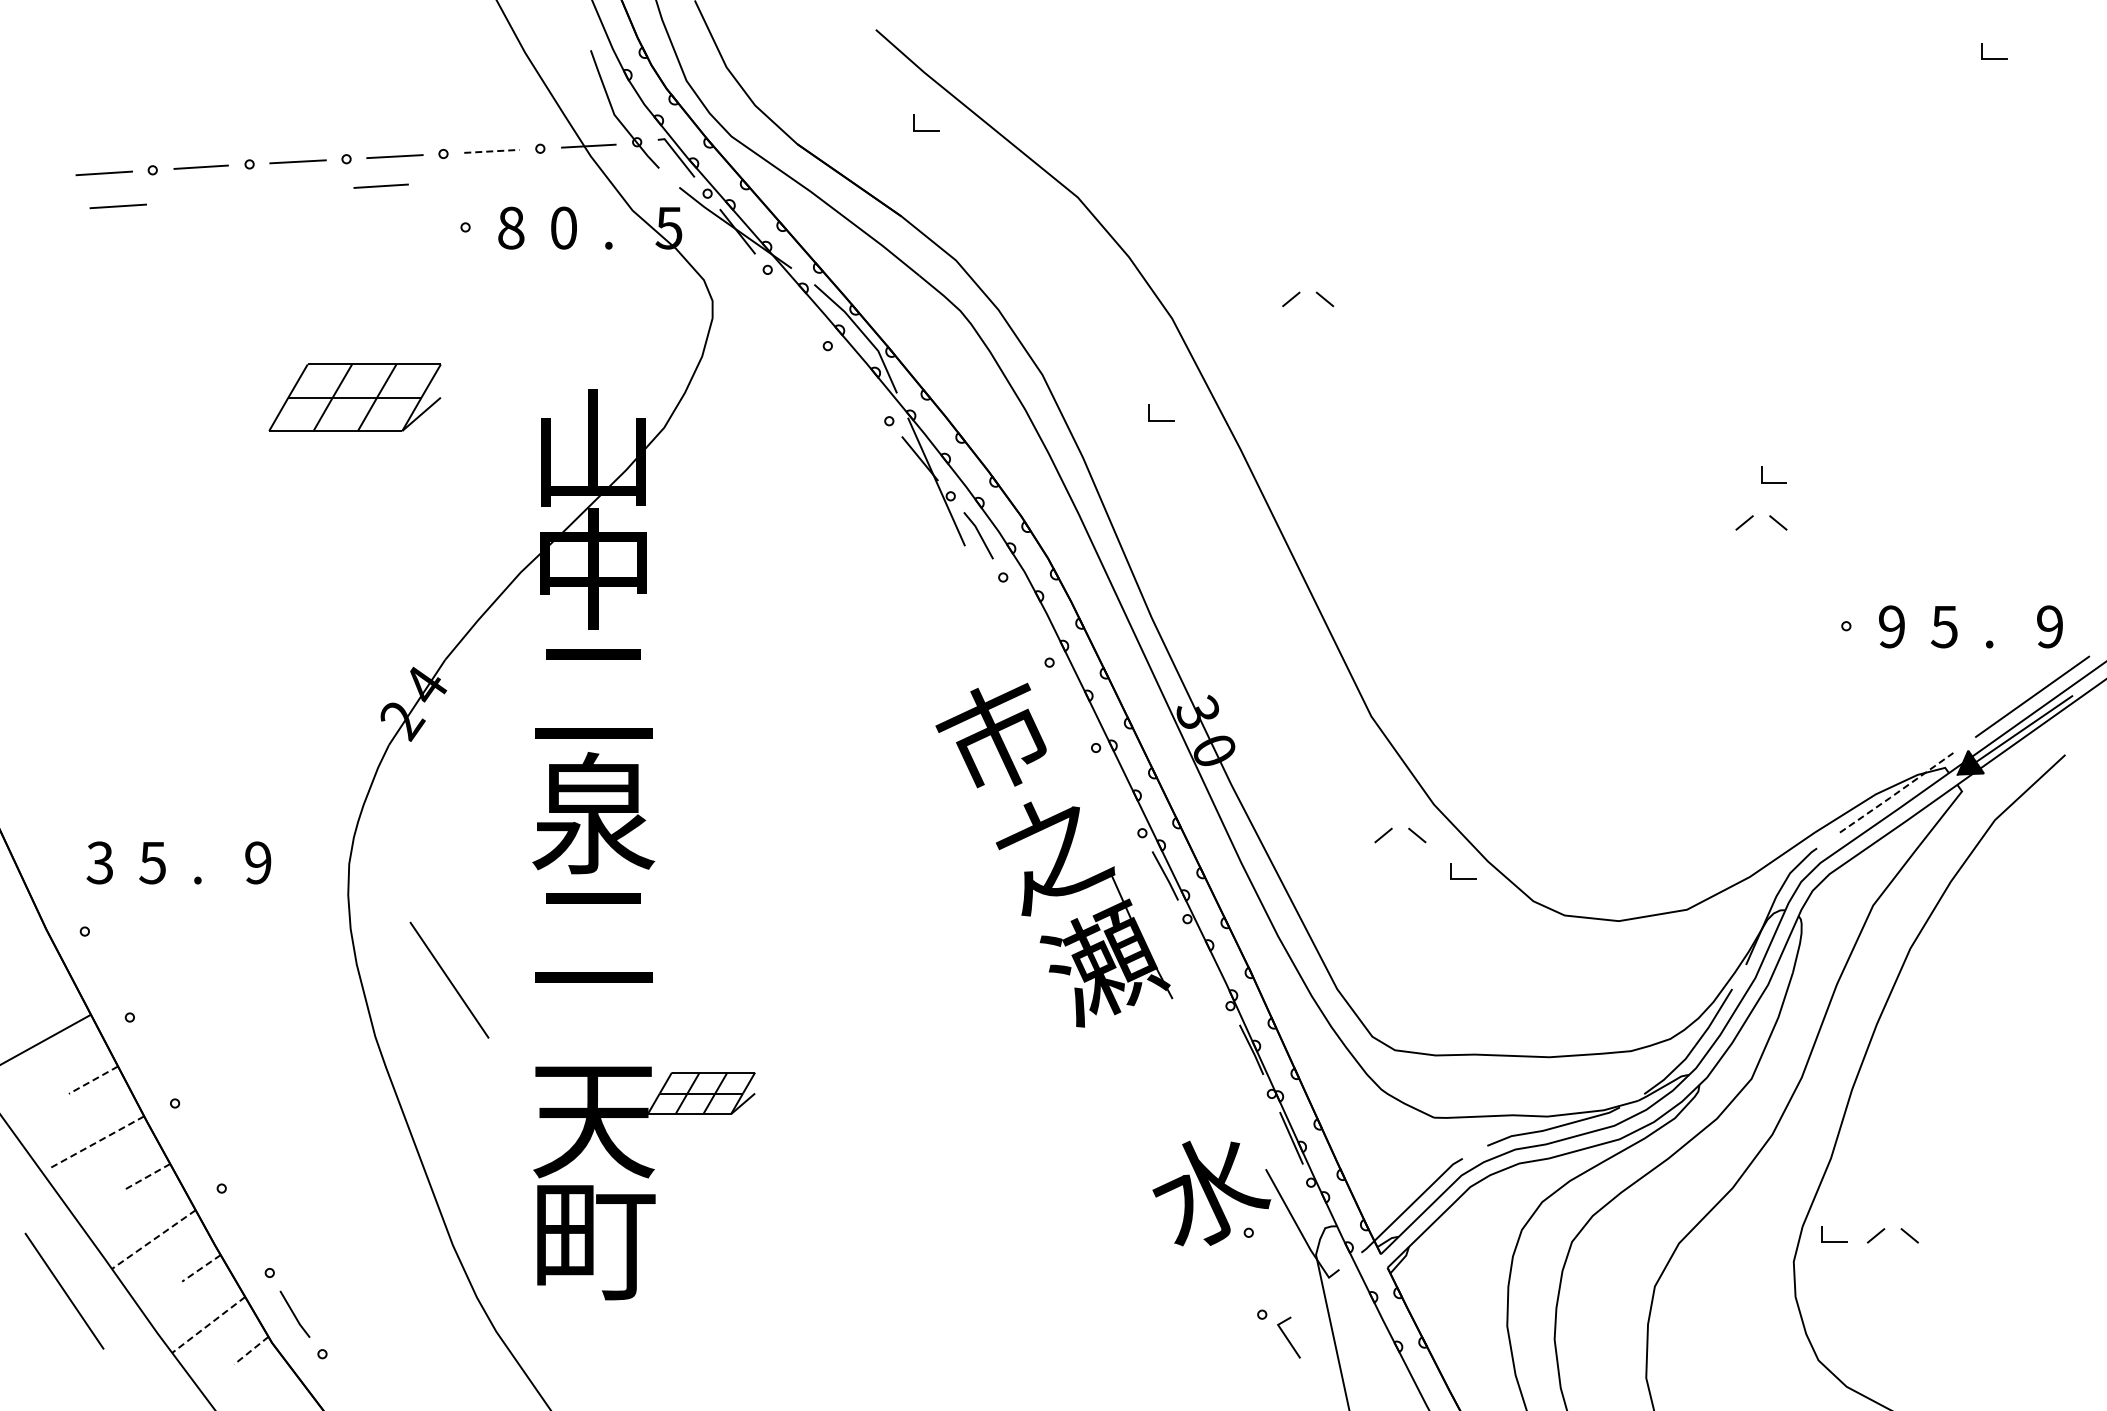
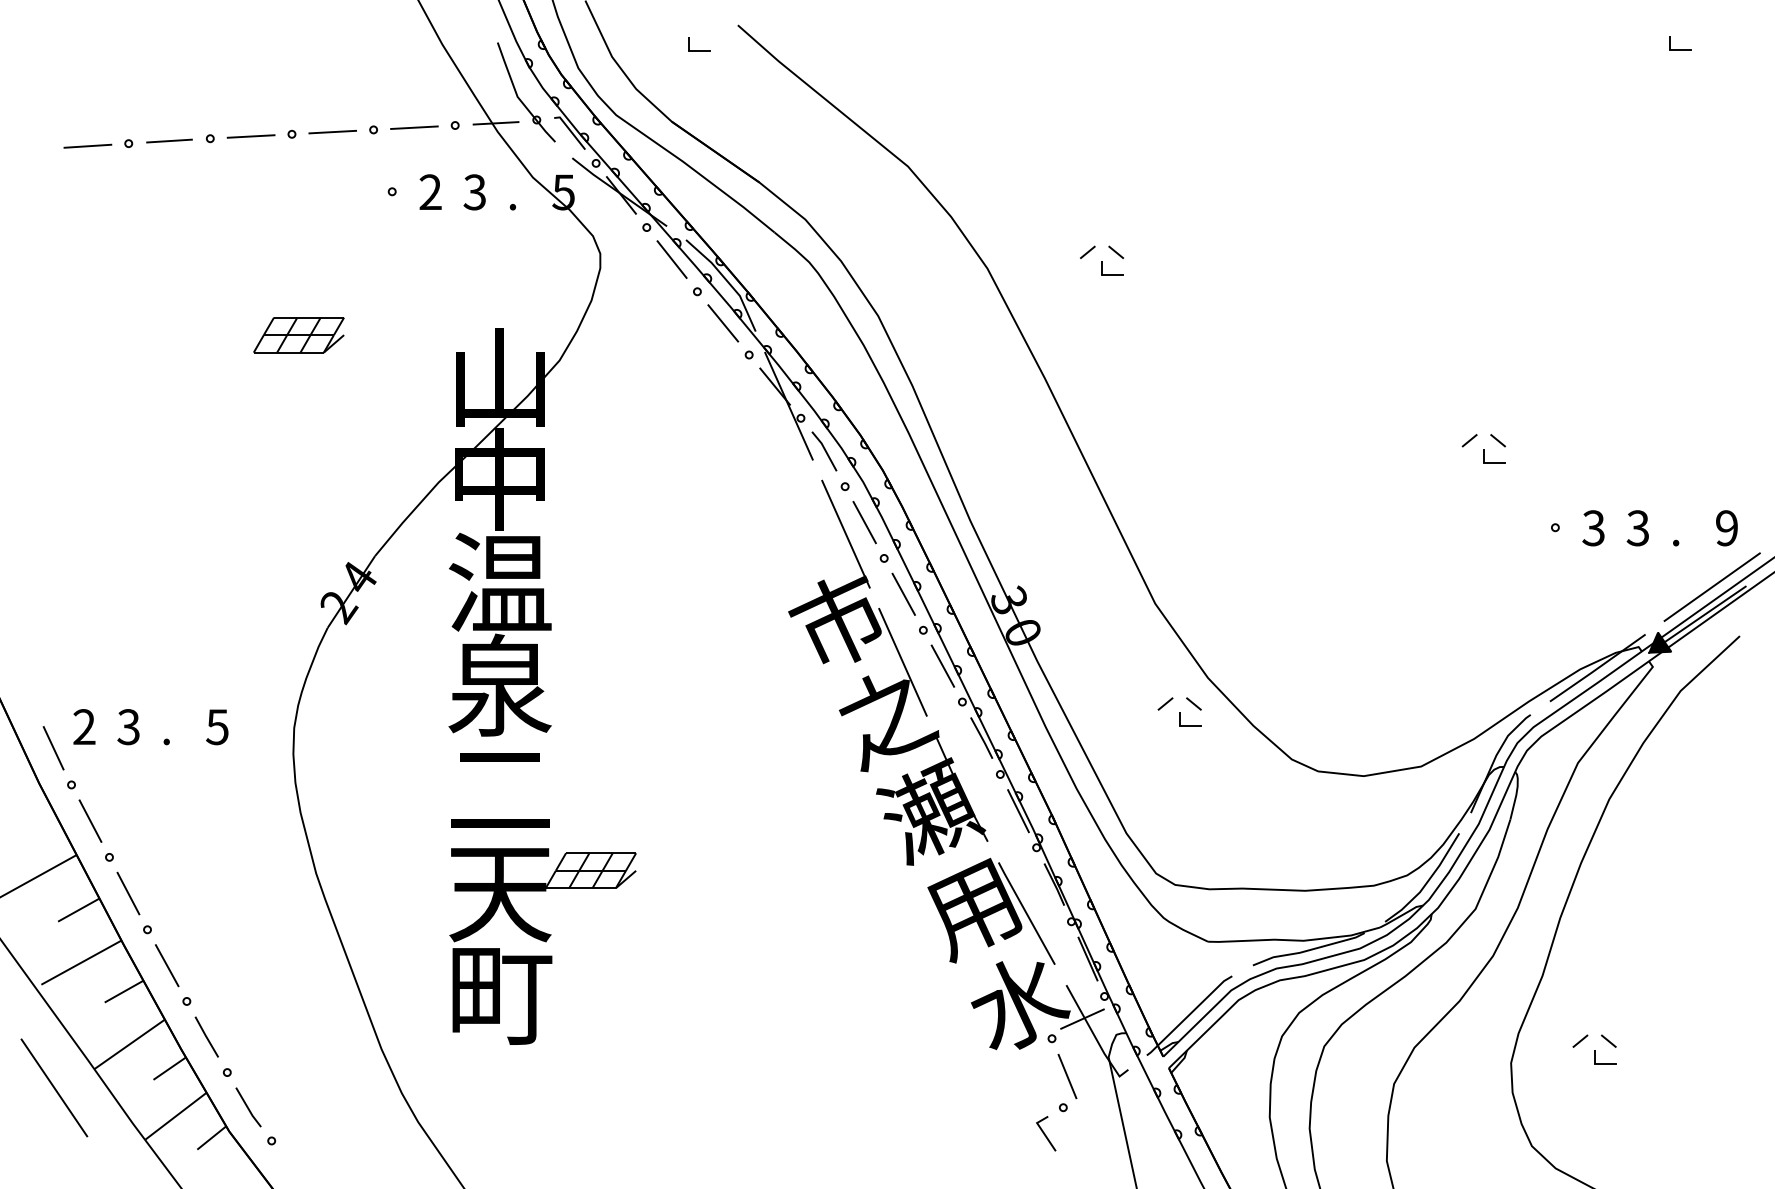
part: (926, 130) -> (699, 51), moved
line: (491, 151) -> (414, 127), dashed -> solid
line: (380, 185) -> (320, 156), removed
line: (117, 206) -> (99, 174), removed
text: (511, 227) -> (430, 191), 8 -> 2
text: (563, 227) -> (474, 191), 0 -> 3
line: (797, 307) -> (671, 259), added
line: (858, 383) -> (723, 323), added
part: (354, 397) -> (298, 335), size x0.62
part: (1161, 420) -> (1112, 274), moved
part: (1773, 482) -> (1494, 463), moved
line: (1026, 619) -> (864, 522), added
text: (1891, 626) -> (1593, 527), 9 -> 3
text: (1944, 626) -> (1638, 527), 5 -> 3
line: (1004, 633) -> (846, 533), added
text: (593, 690) -> (499, 581), 二 -> 温
line: (1072, 705) -> (903, 594), added
line: (1071, 785) -> (902, 661), added
line: (1119, 790) -> (943, 666), added
line: (1896, 793) -> (1597, 668), dashed -> solid
text: (99, 862) -> (83, 726), 3 -> 2
text: (152, 862) -> (128, 726), 5 -> 3
text: (257, 862) -> (216, 726), 9 -> 5
part: (1463, 878) -> (1189, 725), moved
line: (63, 887) -> (53, 747), added
line: (1208, 962) -> (1018, 810), added
line: (107, 974) -> (90, 821), added
line: (449, 979) -> (378, 825), removed
line: (152, 1060) -> (128, 893), added
line: (93, 1080) -> (78, 910), dashed -> solid
part: (1176, 1081) -> (991, 911), added
line: (96, 1142) -> (81, 962), dashed -> solid
line: (198, 1145) -> (167, 965), added
line: (146, 1177) -> (123, 992), dashed -> solid
part: (644, 1183) -> (542, 946), moved
line: (1284, 1209) -> (1082, 1019), added
line: (245, 1230) -> (206, 1036), added
line: (153, 1239) -> (129, 1044), dashed -> solid
part: (1834, 1241) -> (1605, 1062), moved
line: (201, 1268) -> (169, 1068), dashed -> solid
line: (1266, 1277) -> (1066, 1076), added
line: (208, 1324) -> (175, 1115), dashed -> solid
line: (1287, 1337) -> (1045, 1133), moved
line: (251, 1350) -> (211, 1137), dashed -> solid

